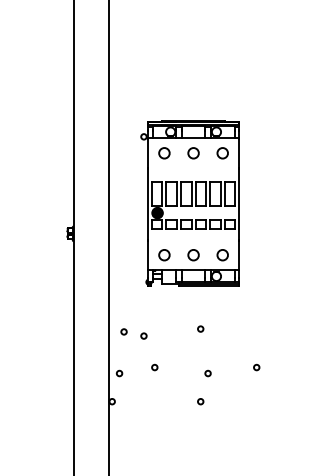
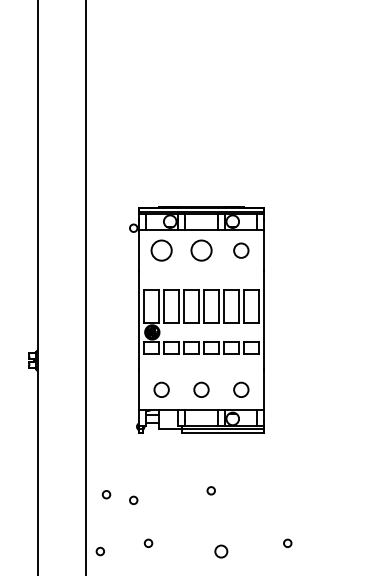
circle: (164, 153) -> (161, 250), size x1.4
circle: (193, 153) -> (201, 250), size x1.4
circle: (207, 373) -> (220, 551), size x1.6

